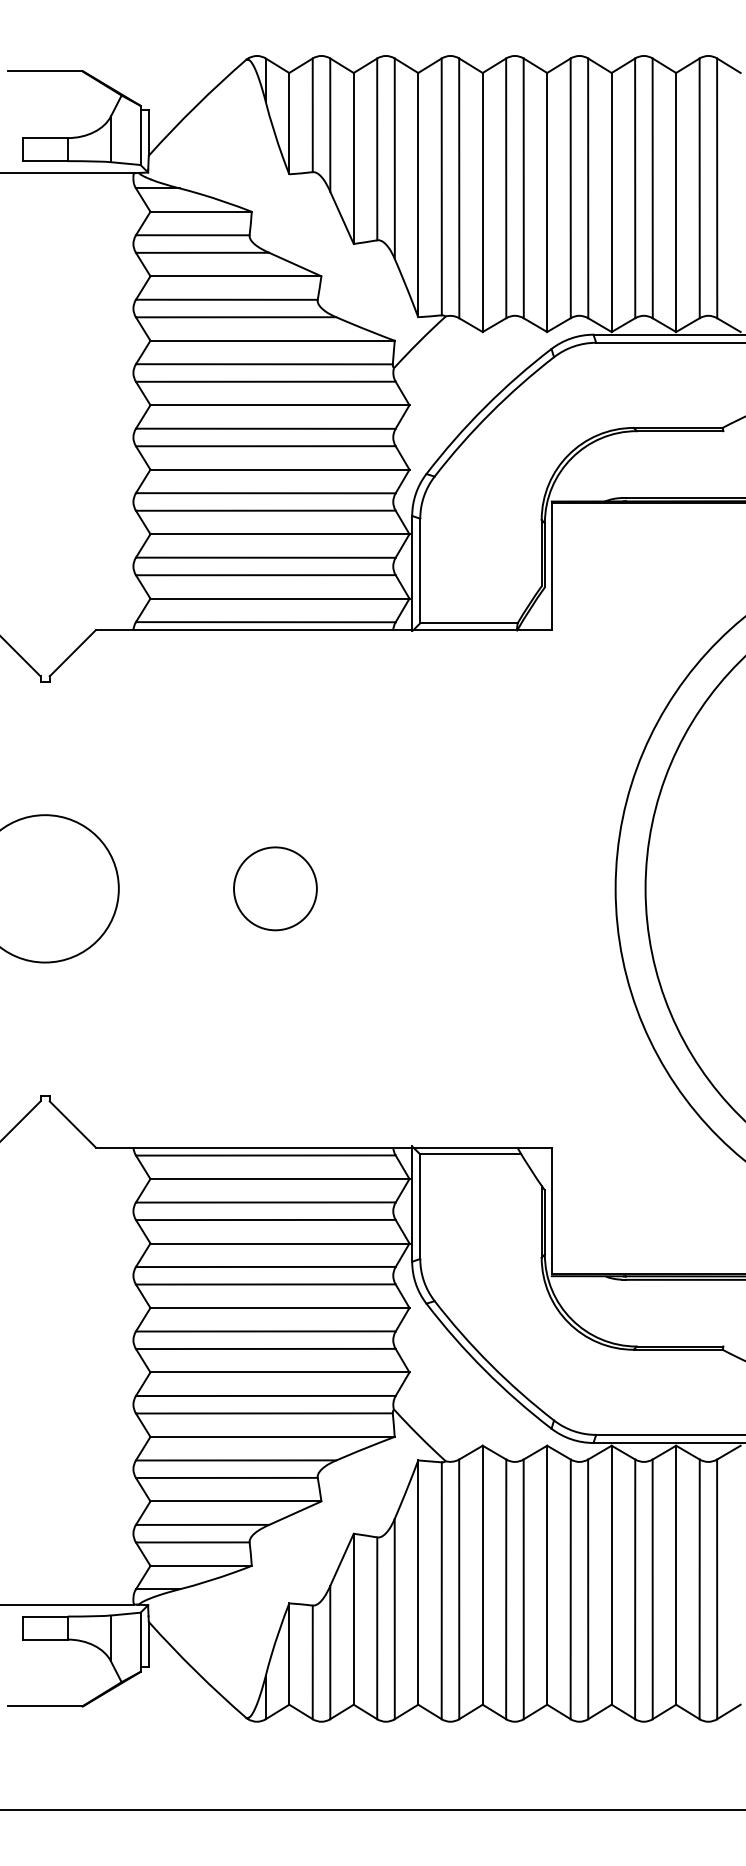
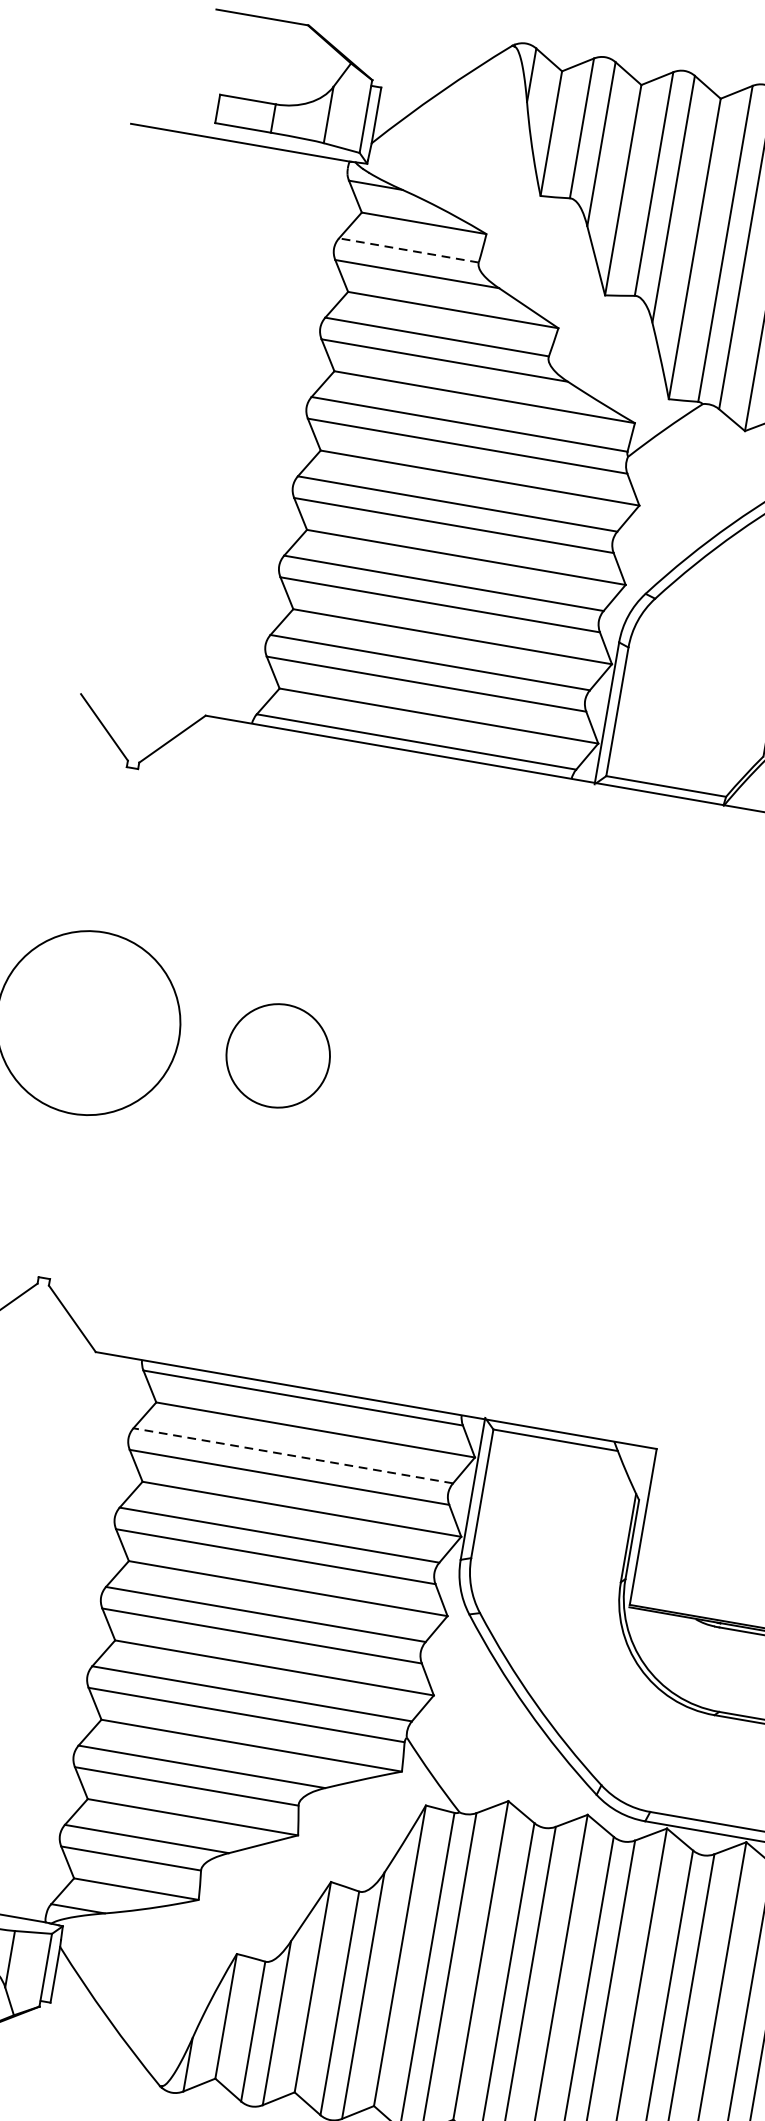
line: (192, 235) -> (408, 250), solid -> dashed
circle: (275, 888) -> (278, 1055), moved
line: (265, 1202) -> (292, 1455), solid -> dashed

